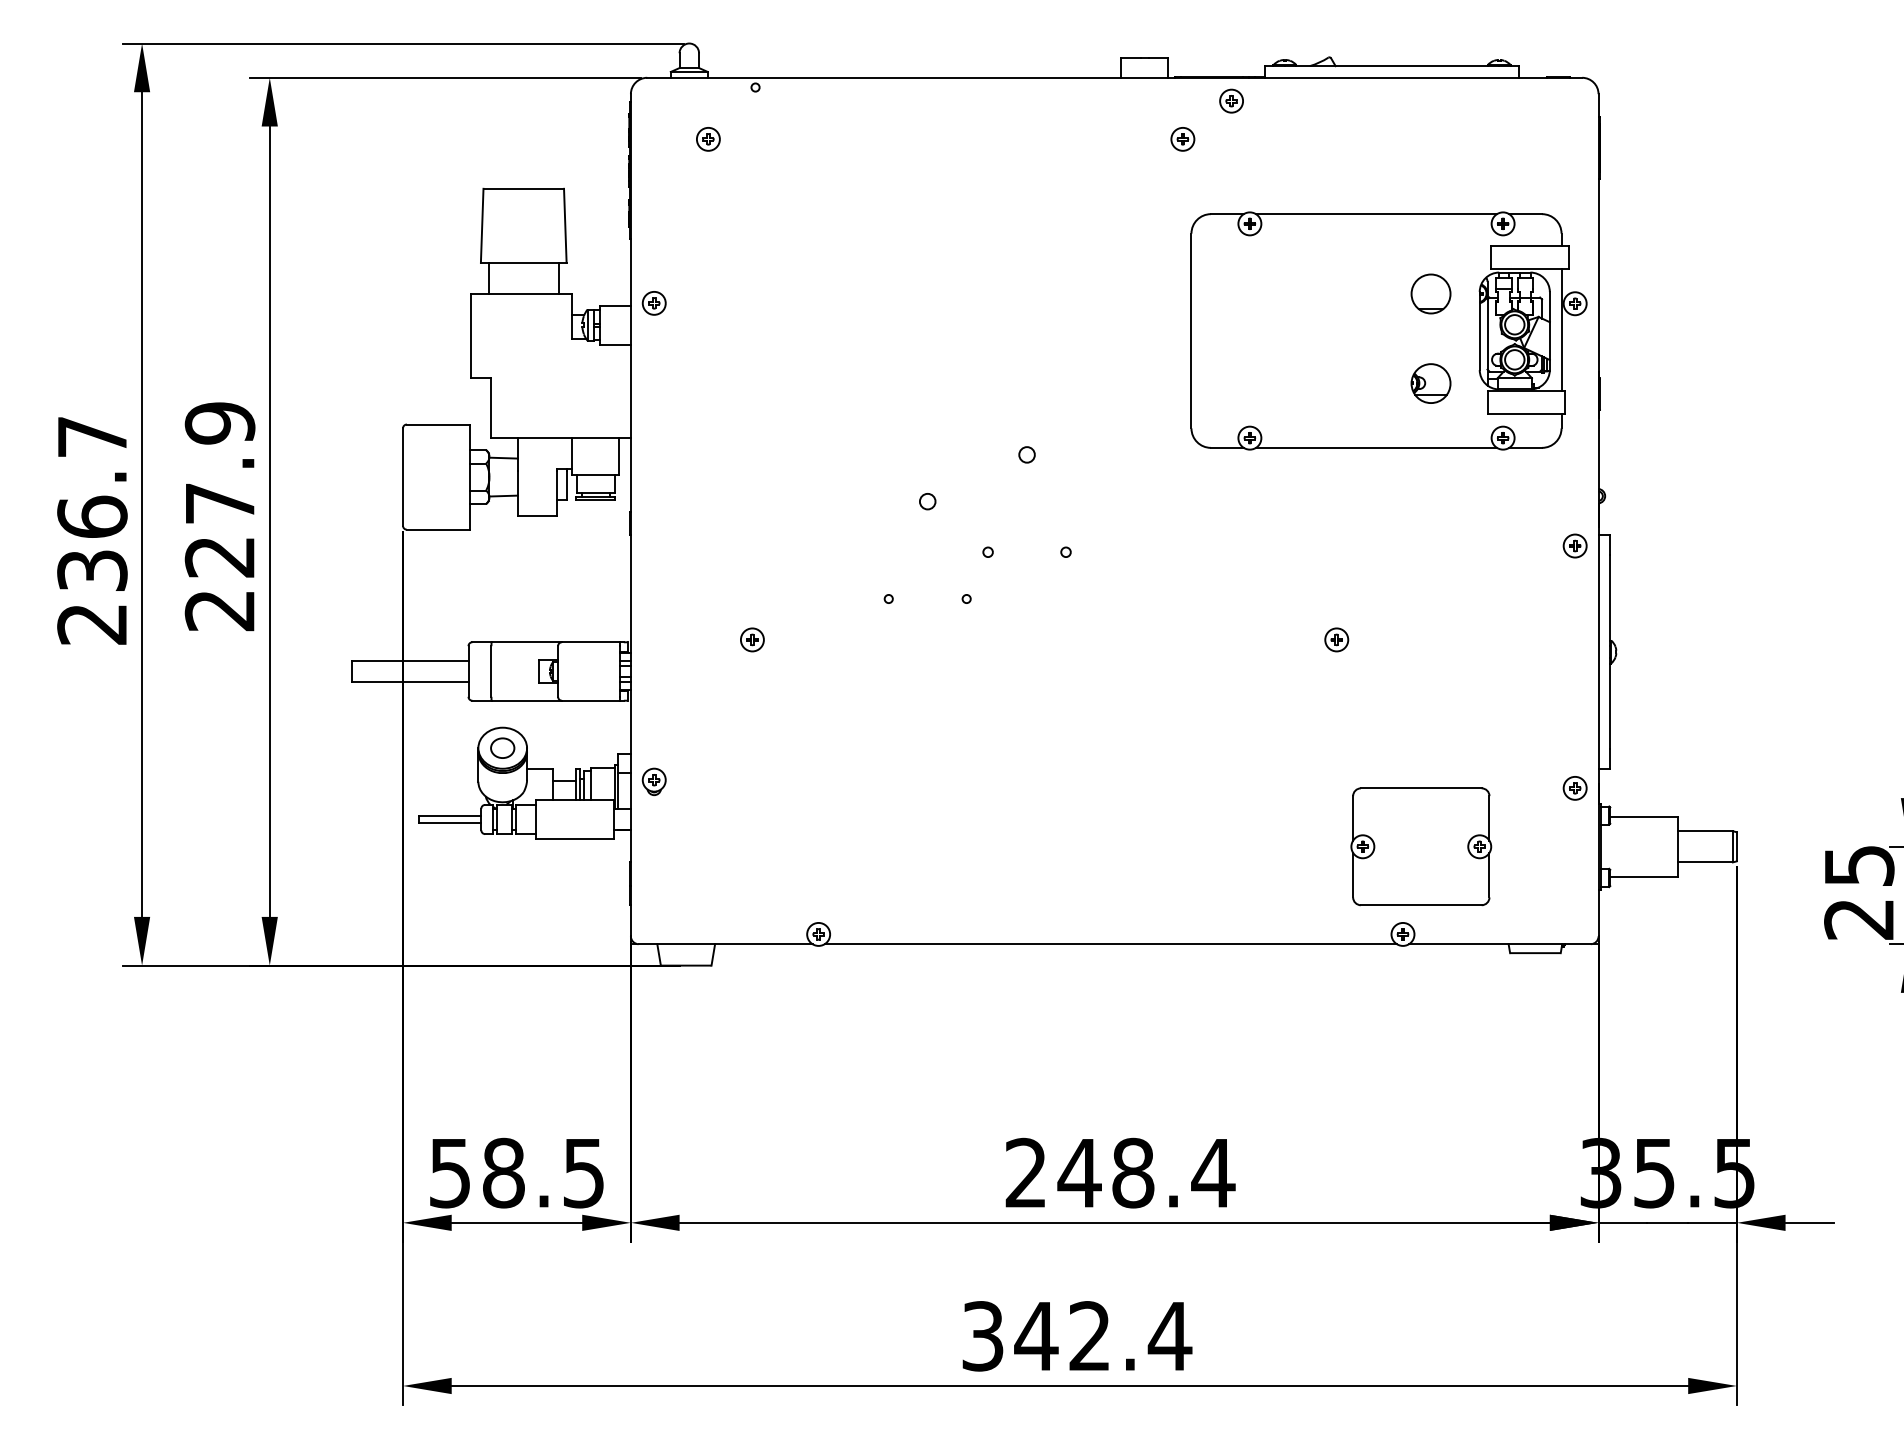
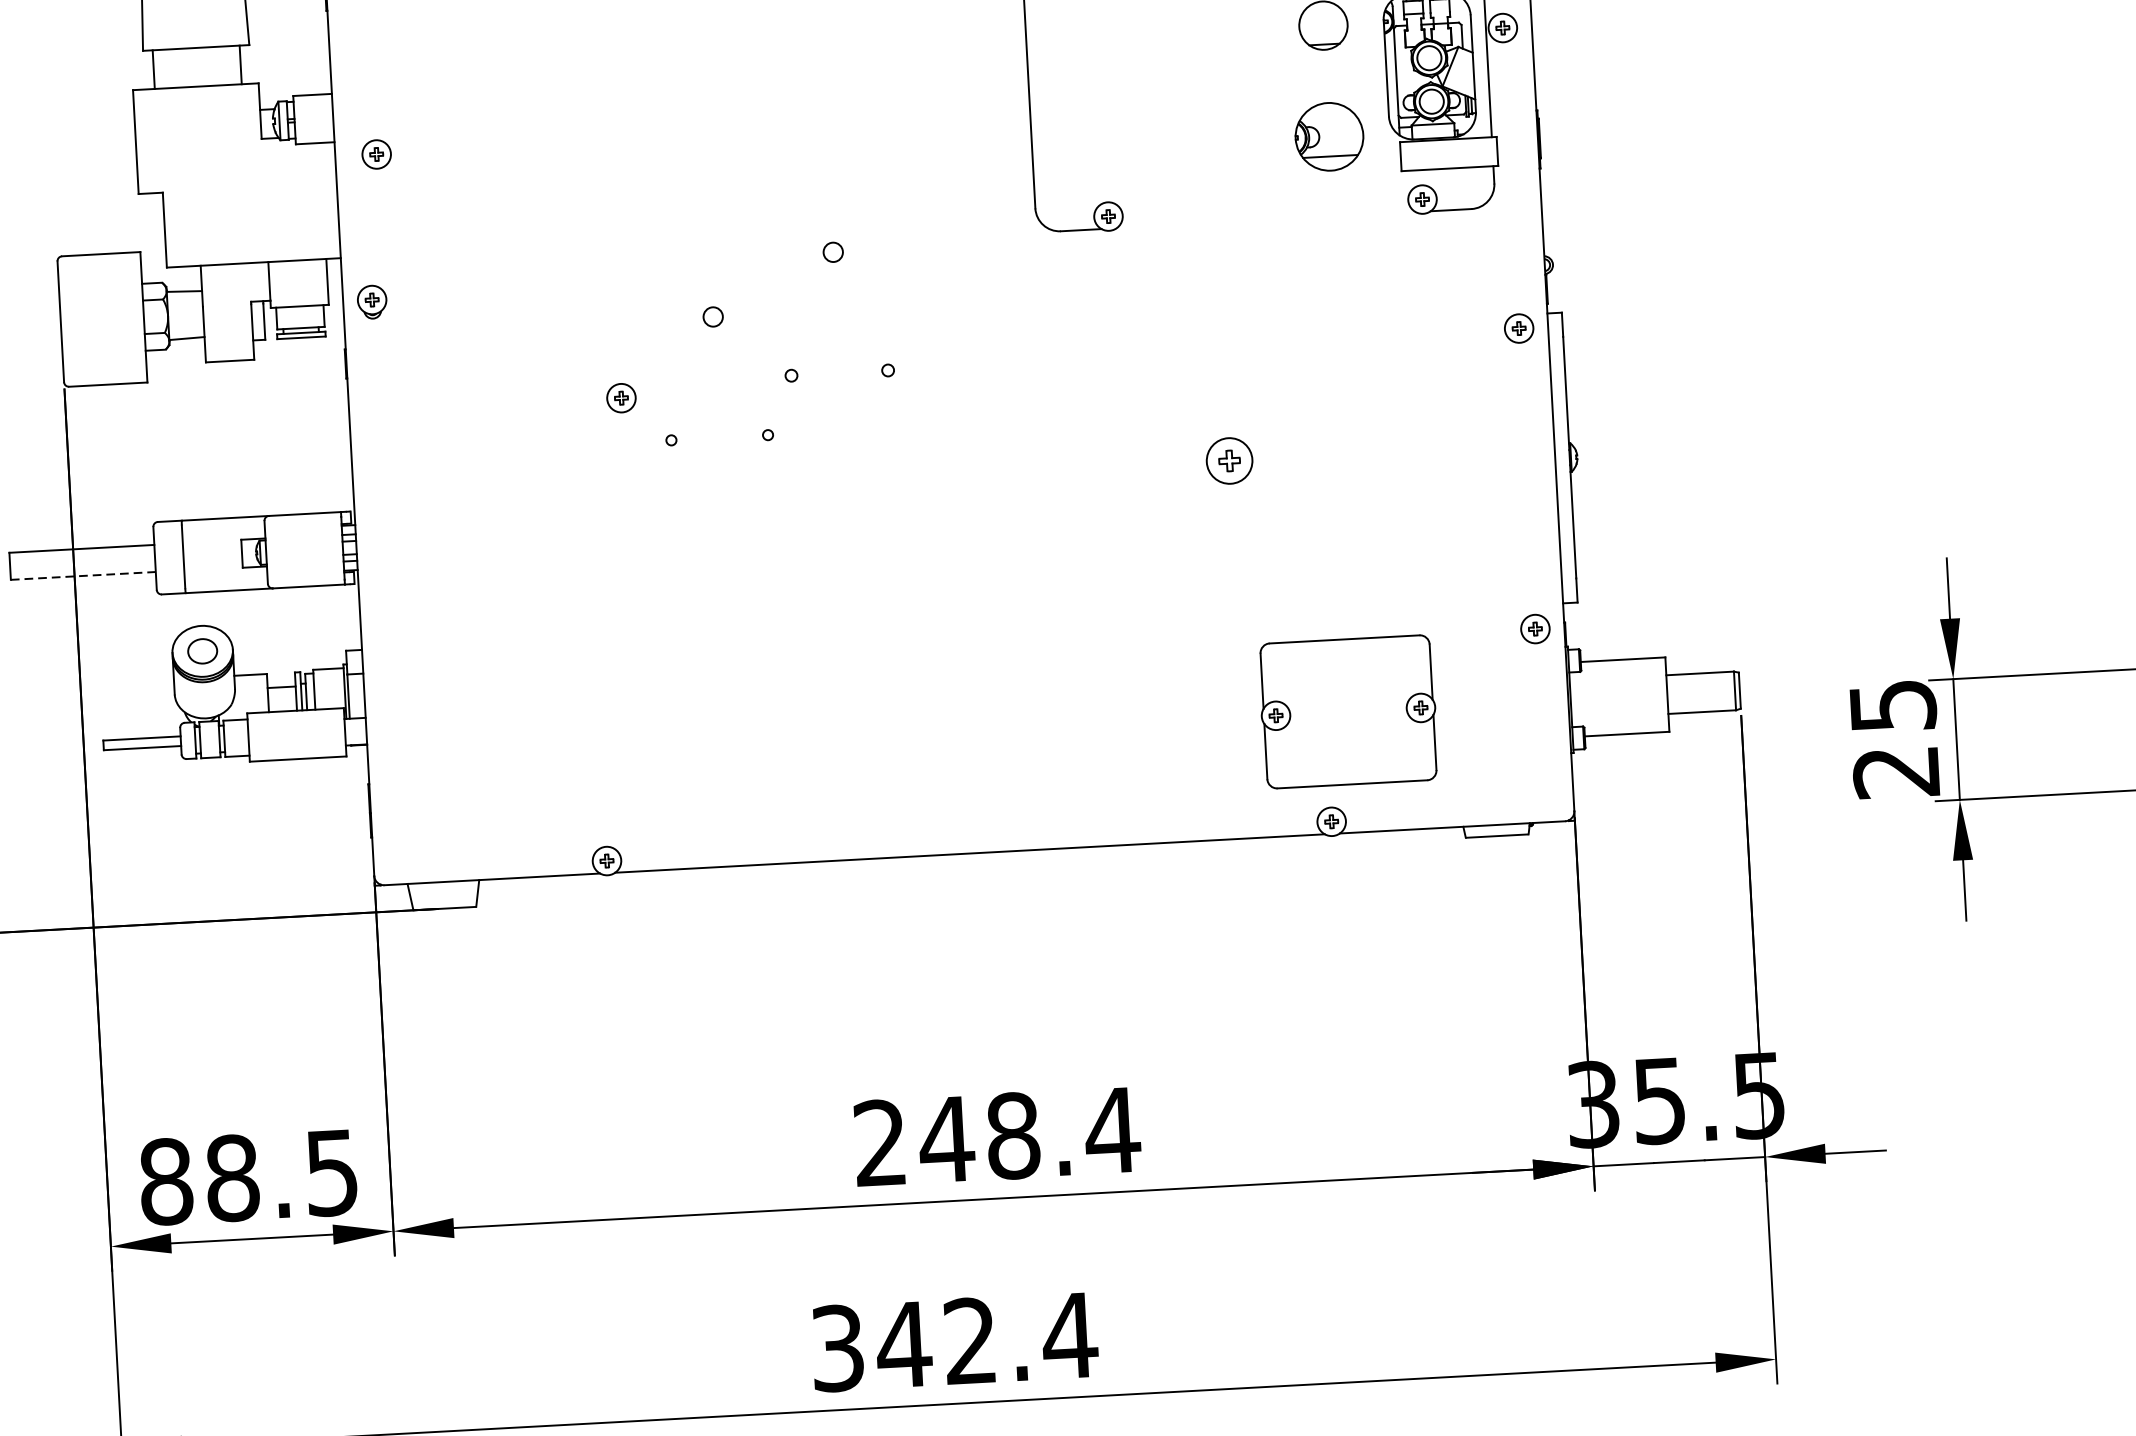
part: (653, 303) -> (375, 154), moved
part: (1430, 383) -> (1328, 136), size x1.4
line: (1376, 447) -> (1266, 219), removed
part: (752, 639) -> (621, 397), moved
part: (1336, 639) -> (1229, 460), size x1.6
line: (410, 682) -> (83, 576), solid -> dashed
part: (653, 781) -> (371, 301), moved
text: (450, 1172) -> (166, 1181), 58.5 -> 88.5

